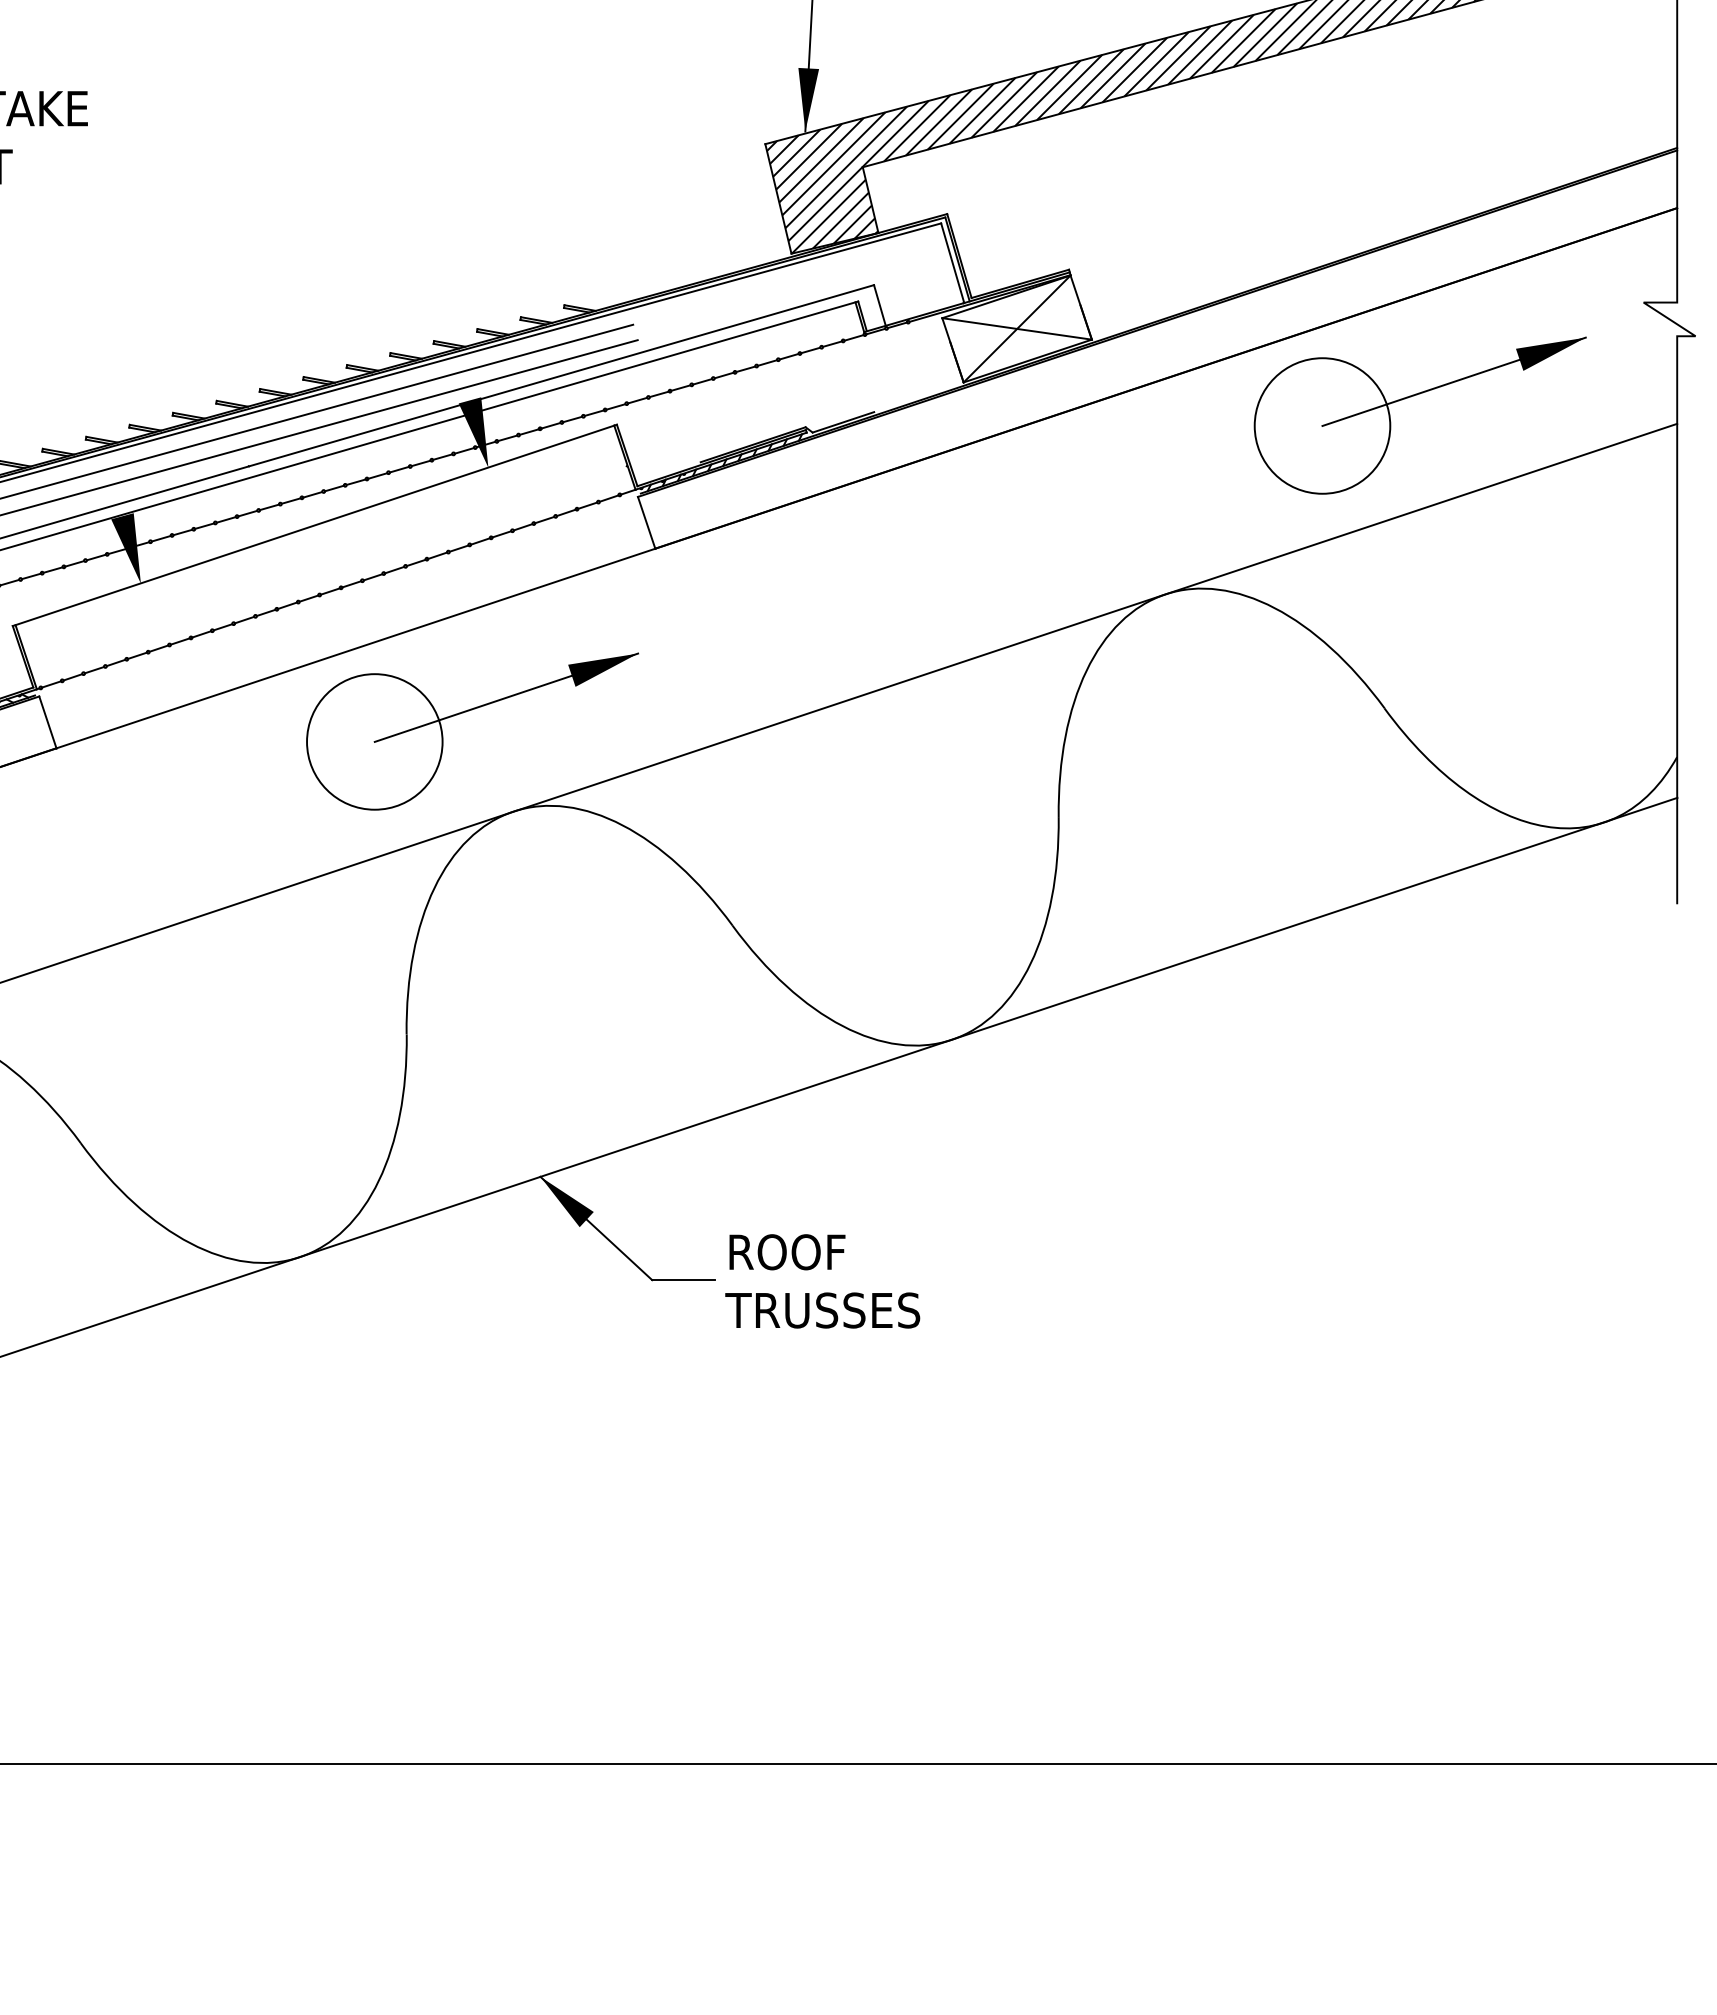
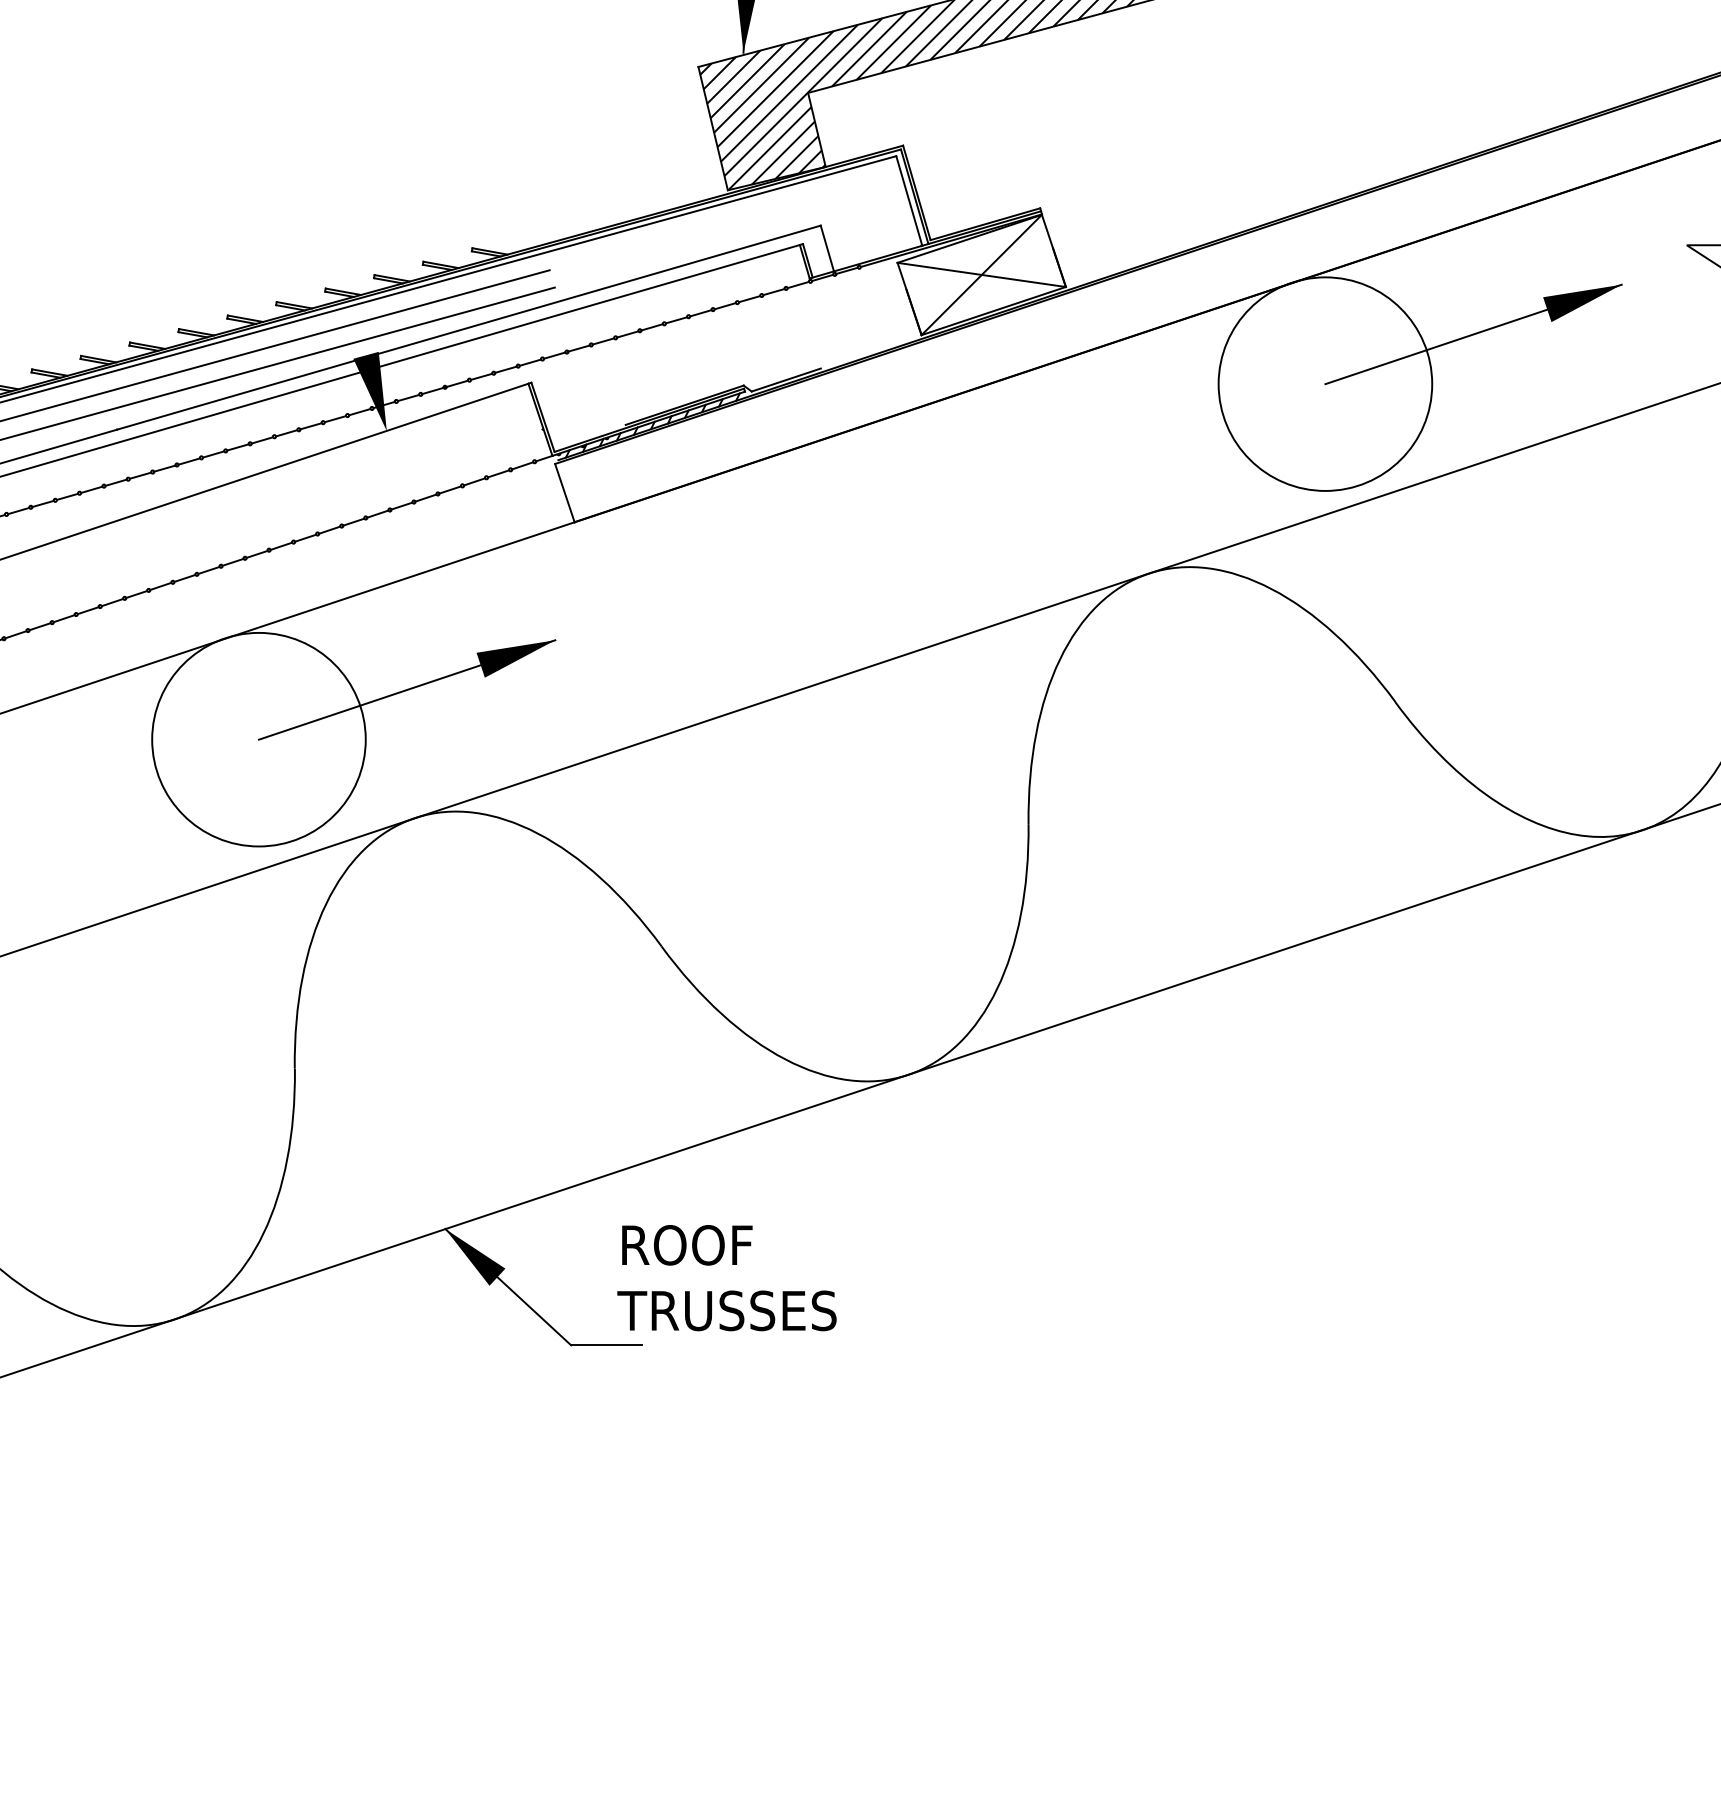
circle: (1322, 425) -> (1325, 383), size x1.4
circle: (374, 741) -> (258, 739), size x1.4
text: (822, 1281) -> (726, 1278), moved

